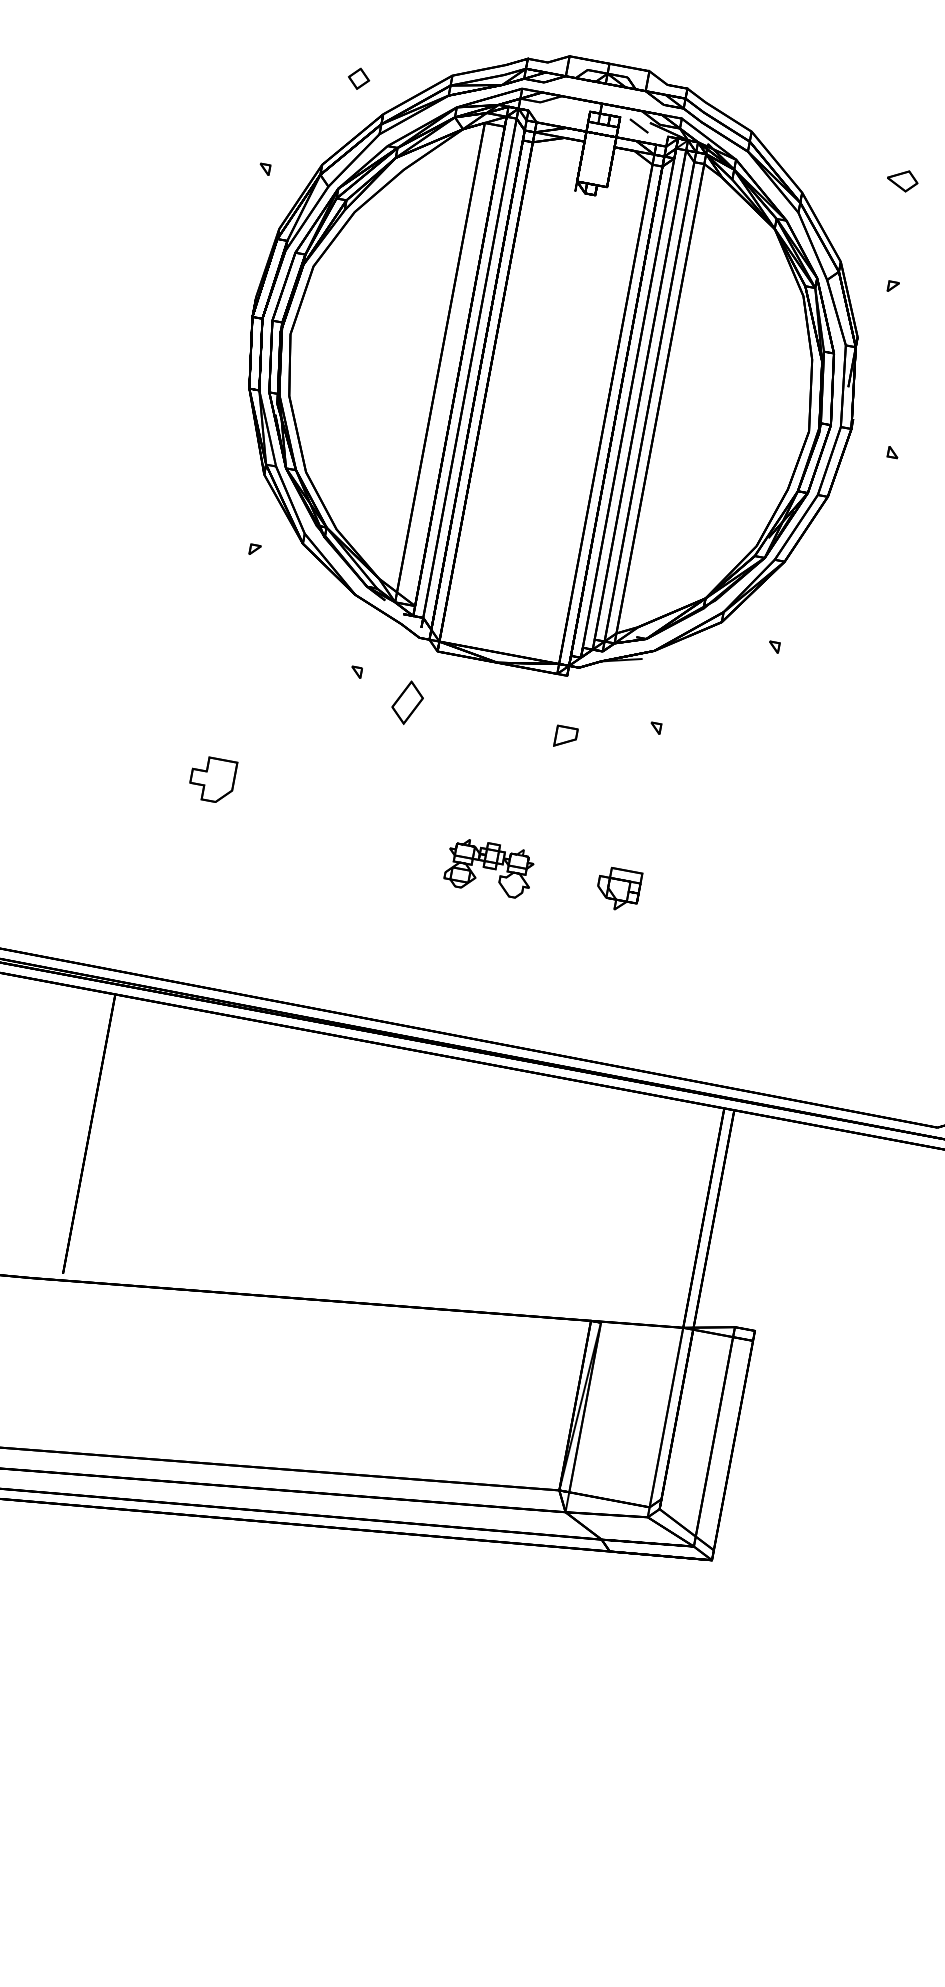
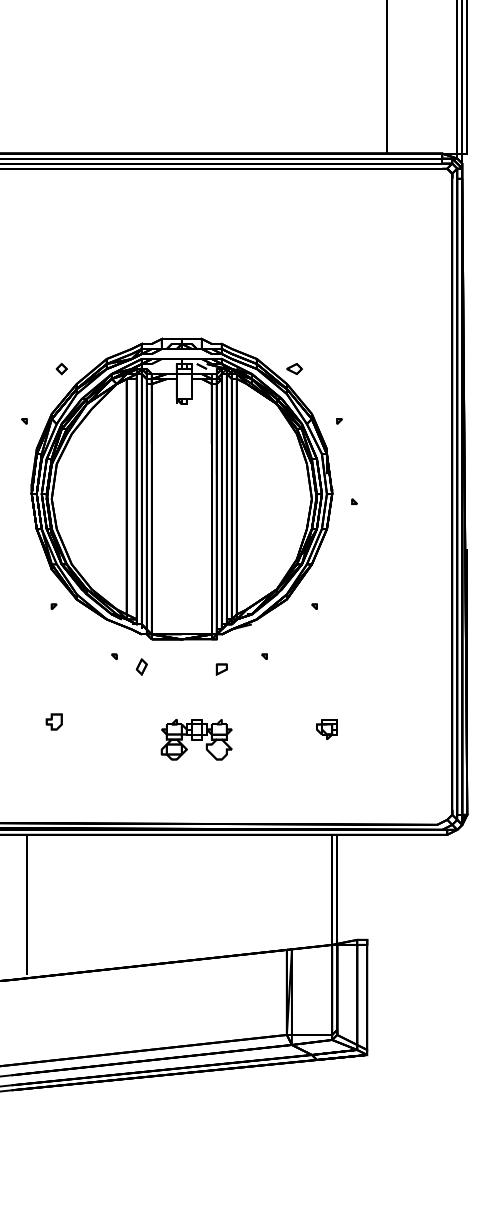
part: (902, 179) -> (294, 368), moved
part: (406, 701) -> (141, 666), size x0.71
part: (210, 778) -> (53, 721), size x0.71
part: (489, 867) -> (196, 739), size x1.67
part: (617, 889) -> (326, 729), moved

